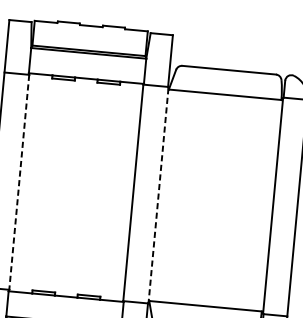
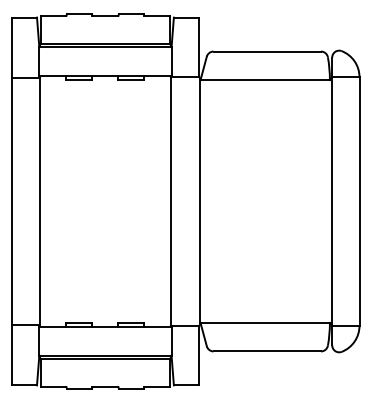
line: (18, 182) -> (39, 201), dashed -> solid
line: (158, 195) -> (199, 201), dashed -> solid

